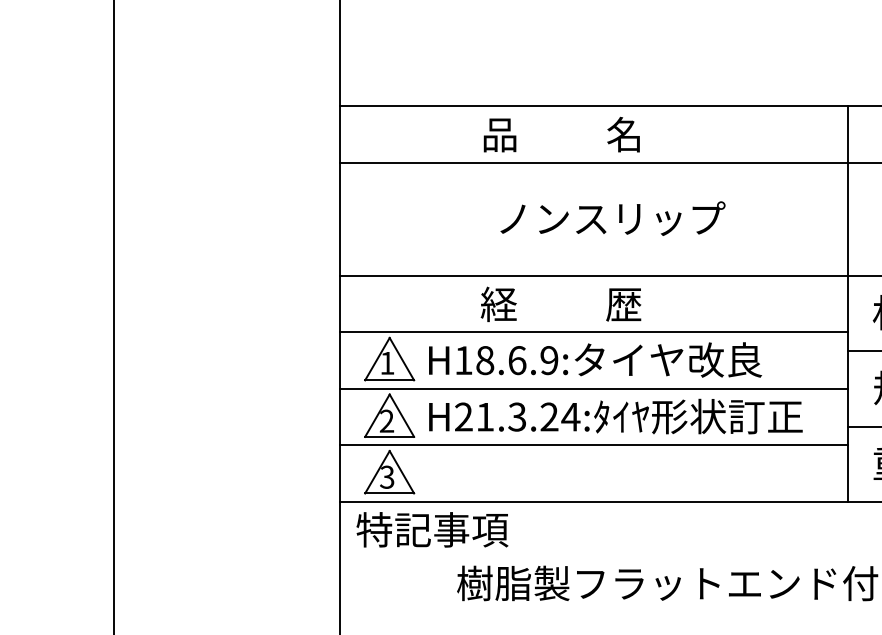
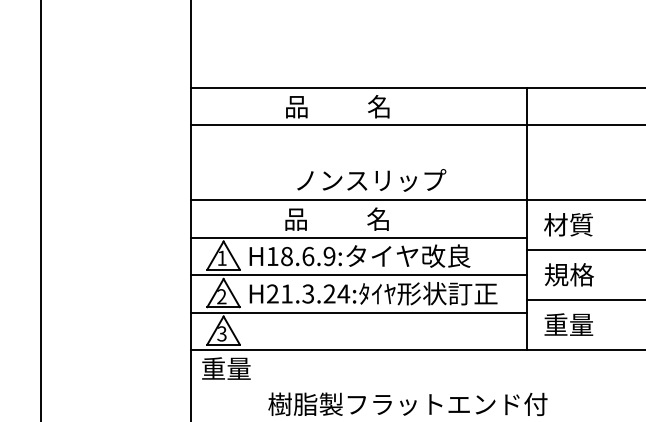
text: (612, 218) -> (371, 180), moved
text: (561, 303) -> (337, 218), 経          歴 -> 品          名
text: (431, 529) -> (251, 368), 特記事項 -> 重量

